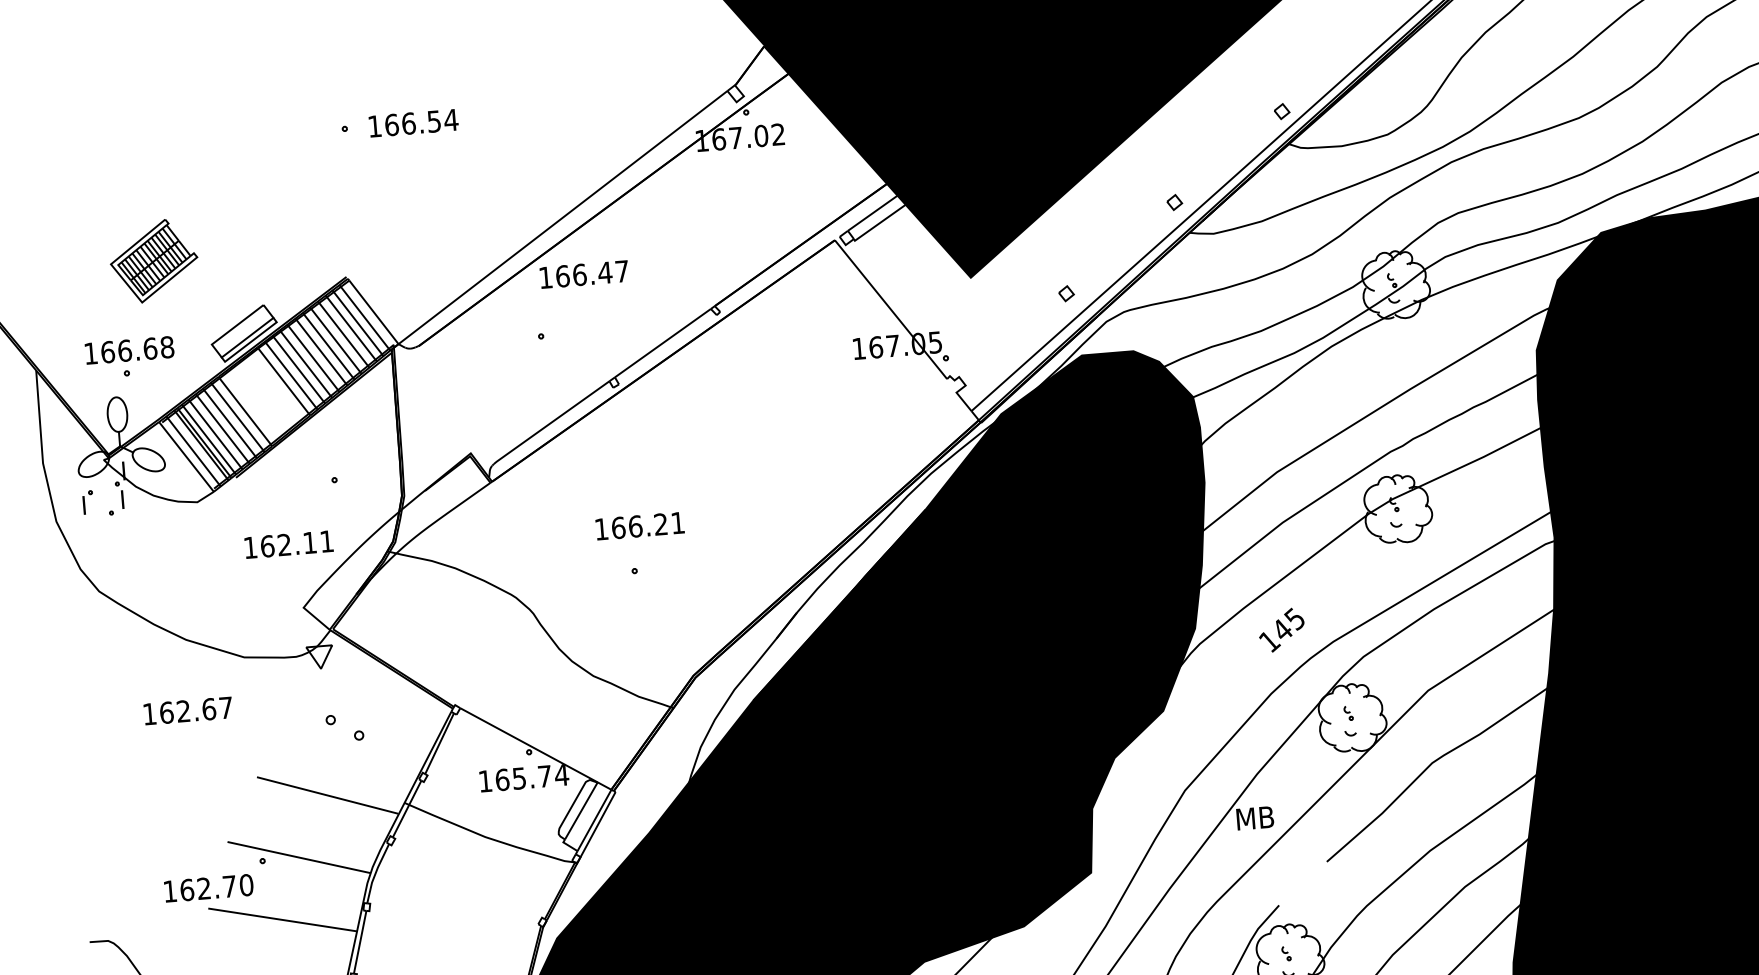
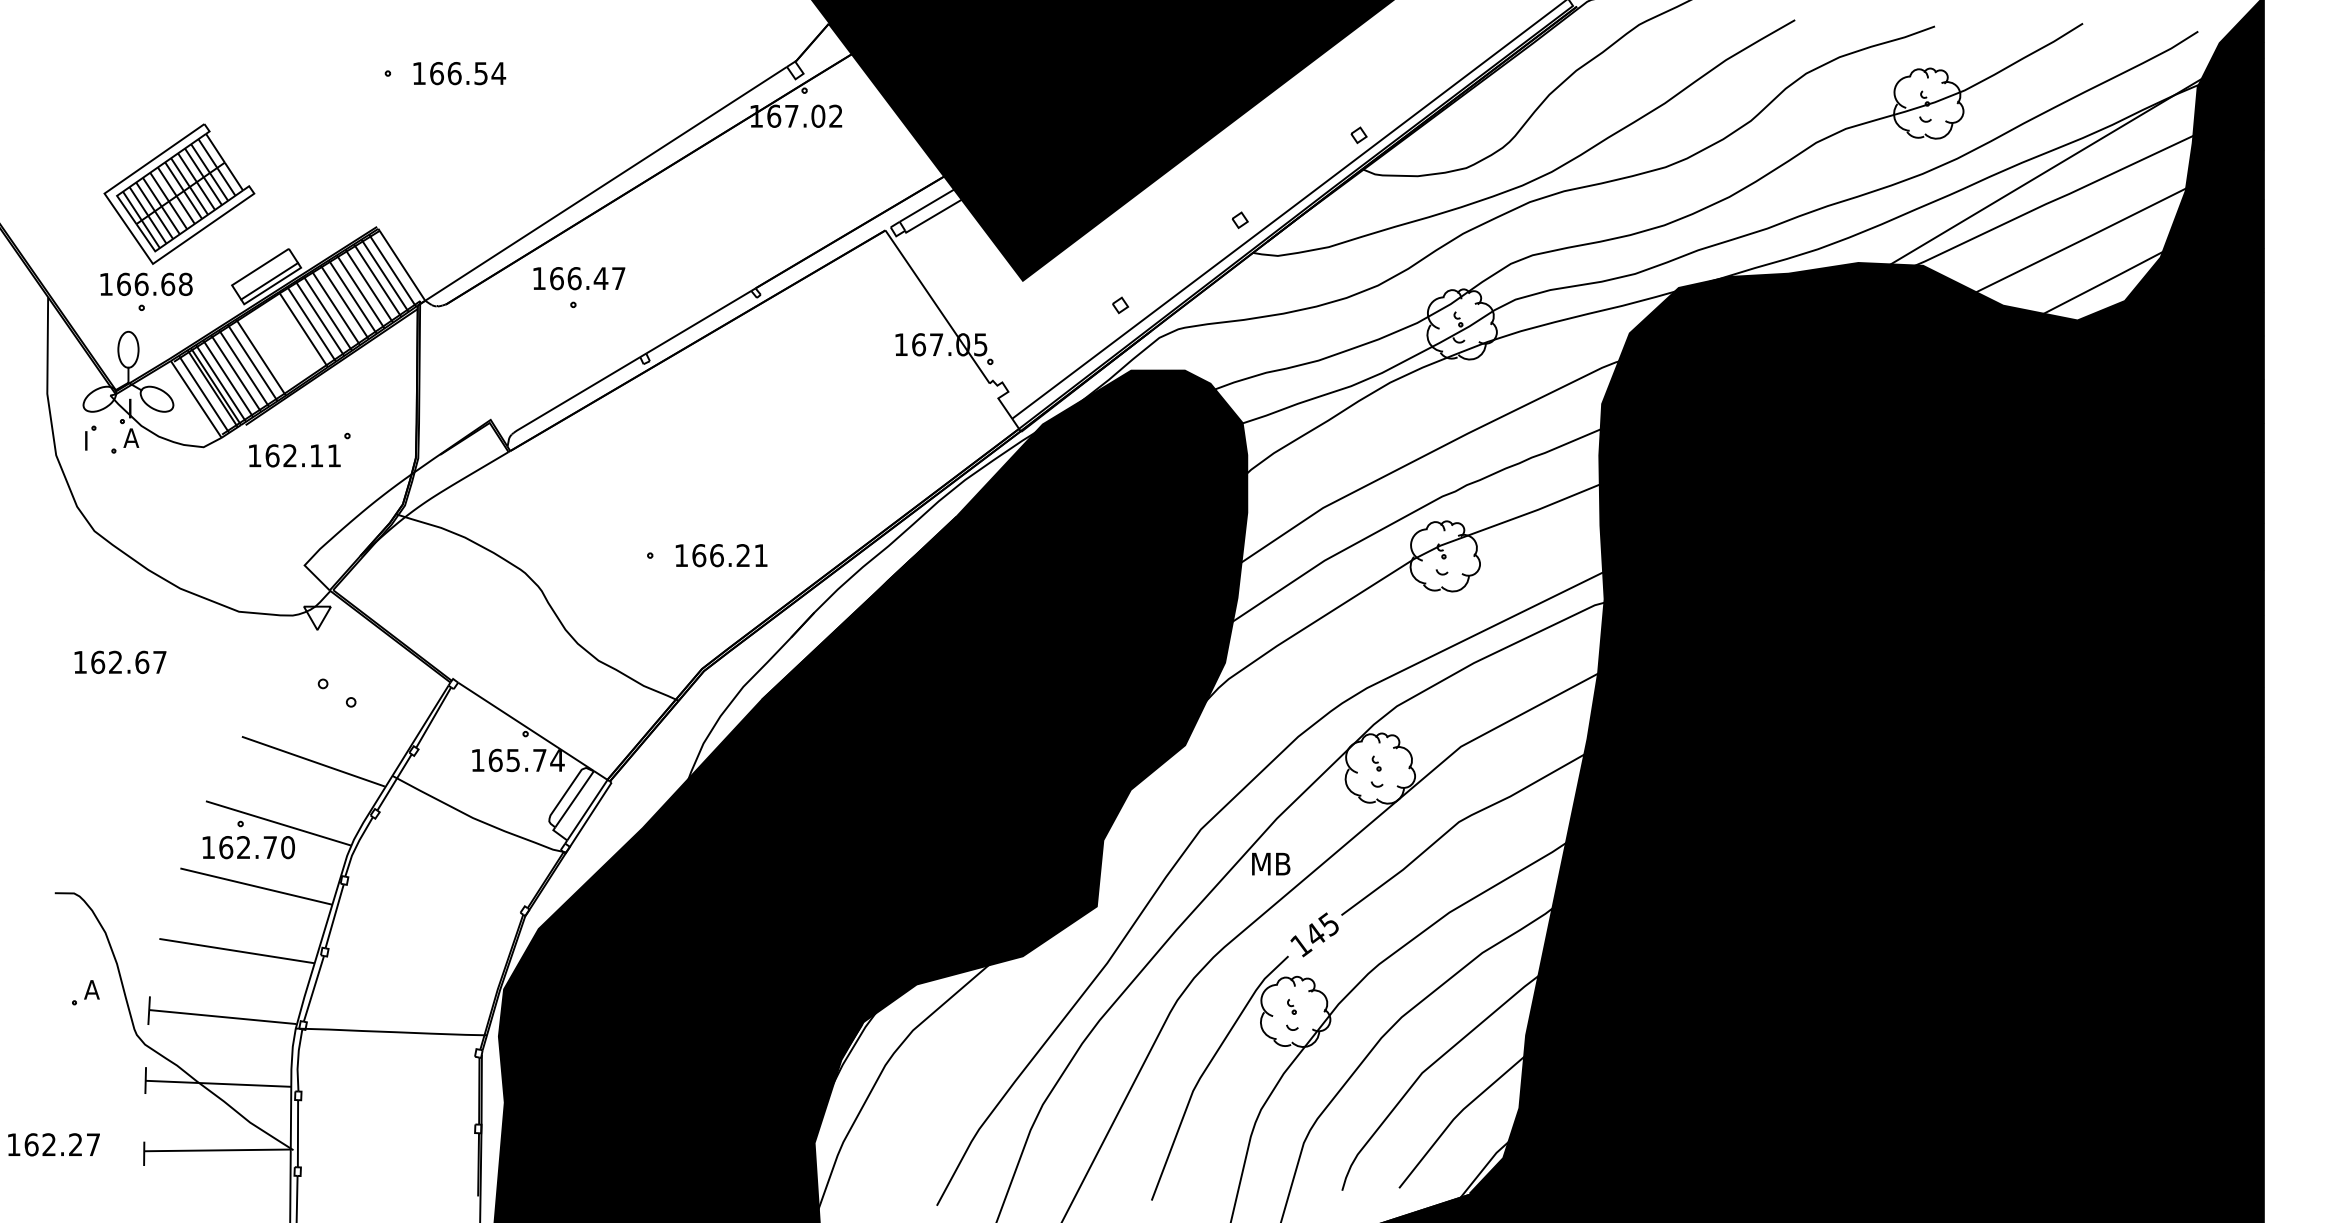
part: (154, 260) -> (179, 193), size x1.67
text: (584, 274) -> (579, 278), moved
text: (127, 498) -> (131, 437), I -> A
text: (639, 526) -> (721, 555), moved
text: (288, 544) -> (294, 455), moved
text: (1281, 629) -> (1314, 934), moved
text: (188, 710) -> (120, 661), moved
text: (208, 888) -> (248, 847), moved

